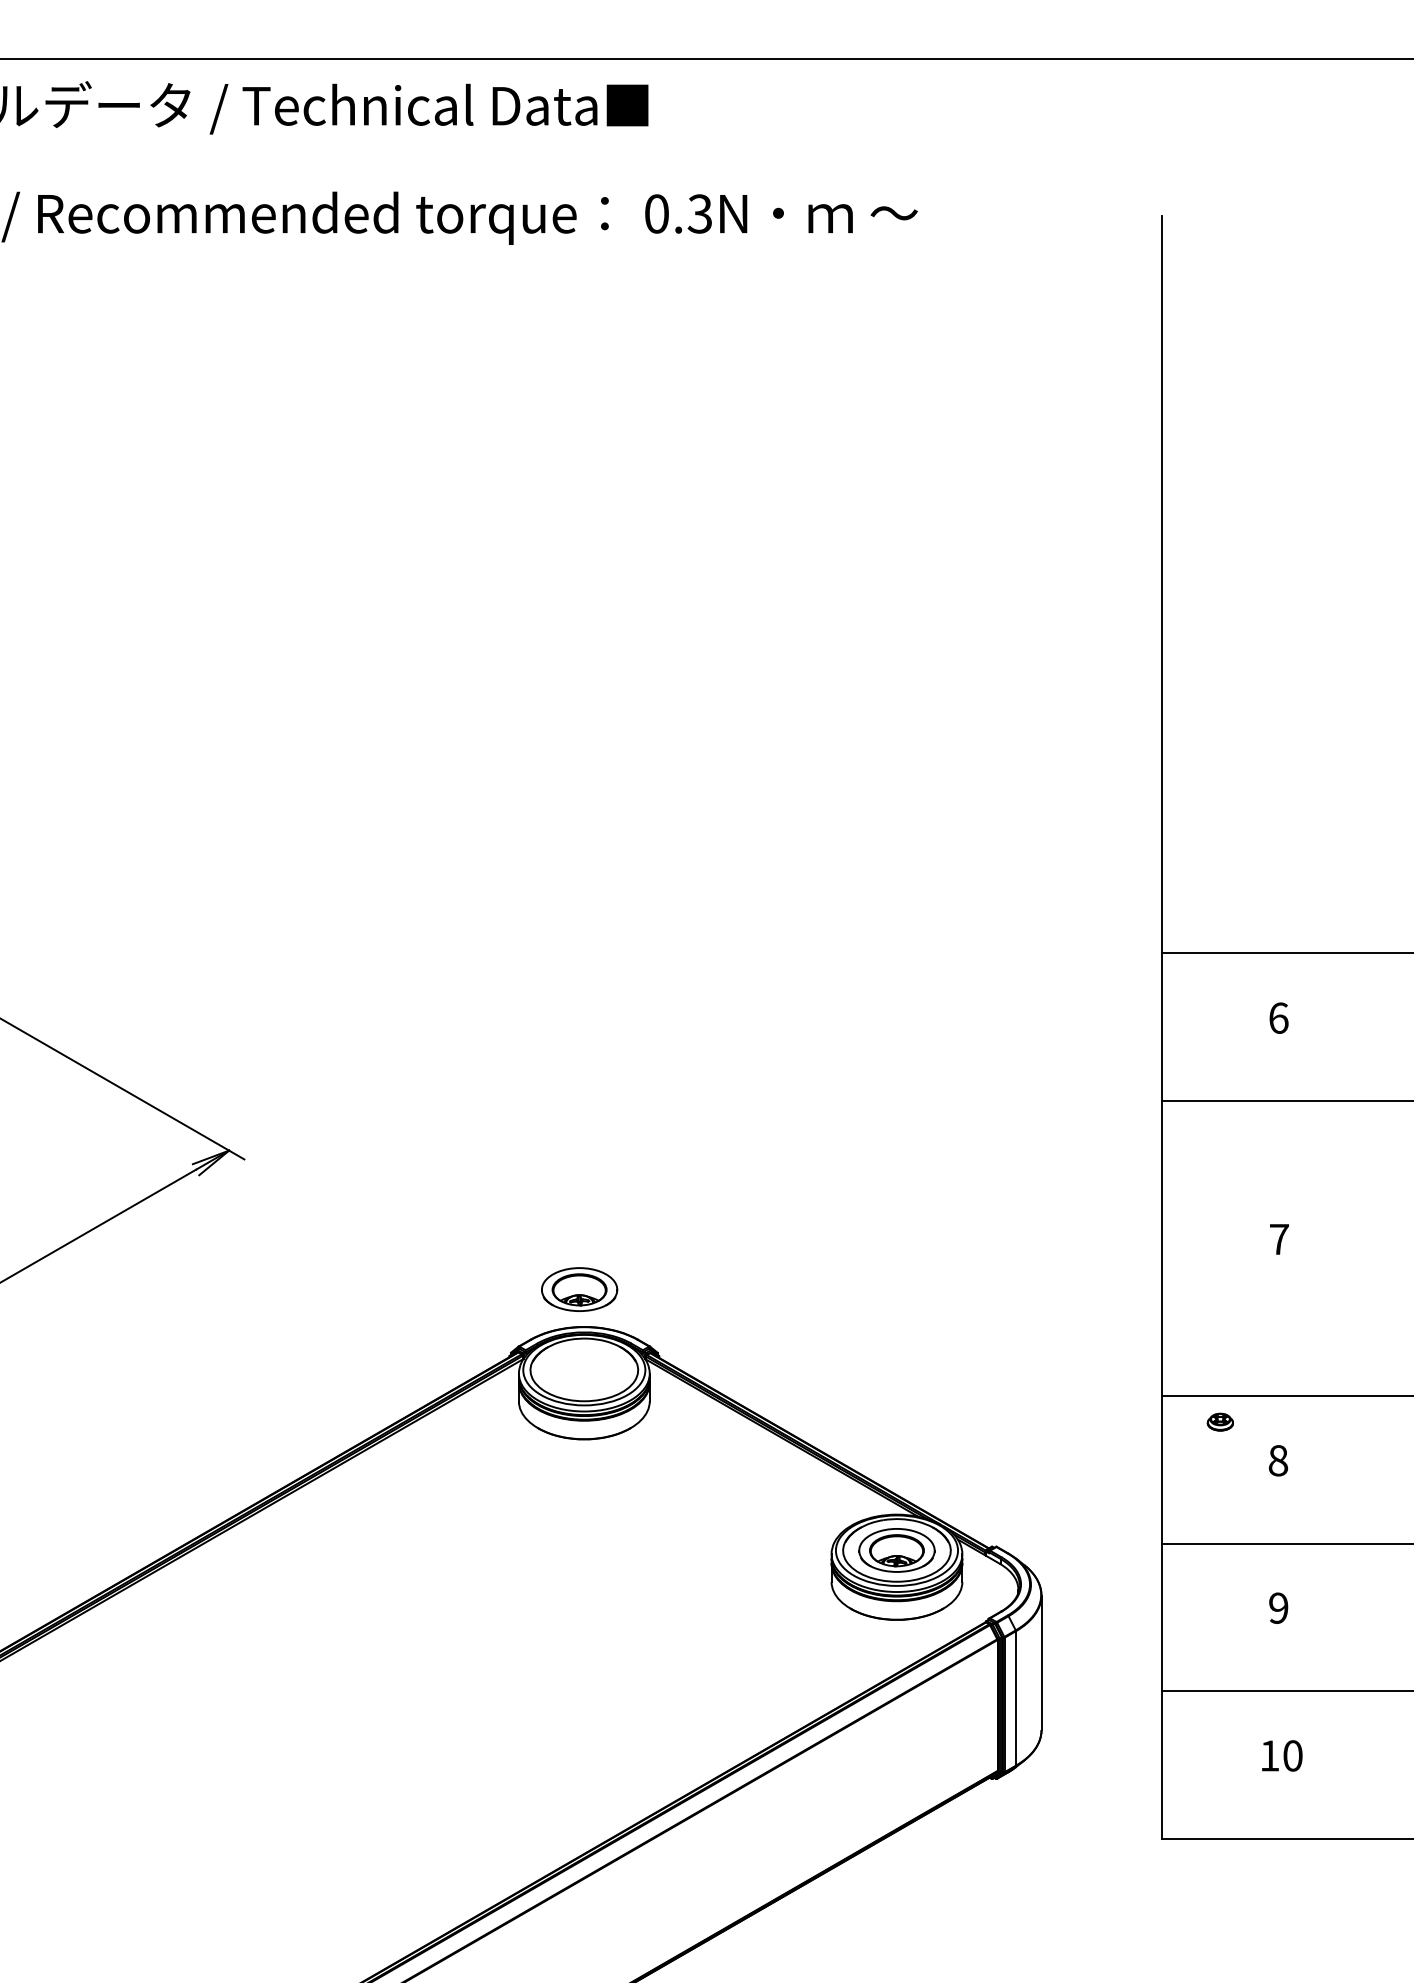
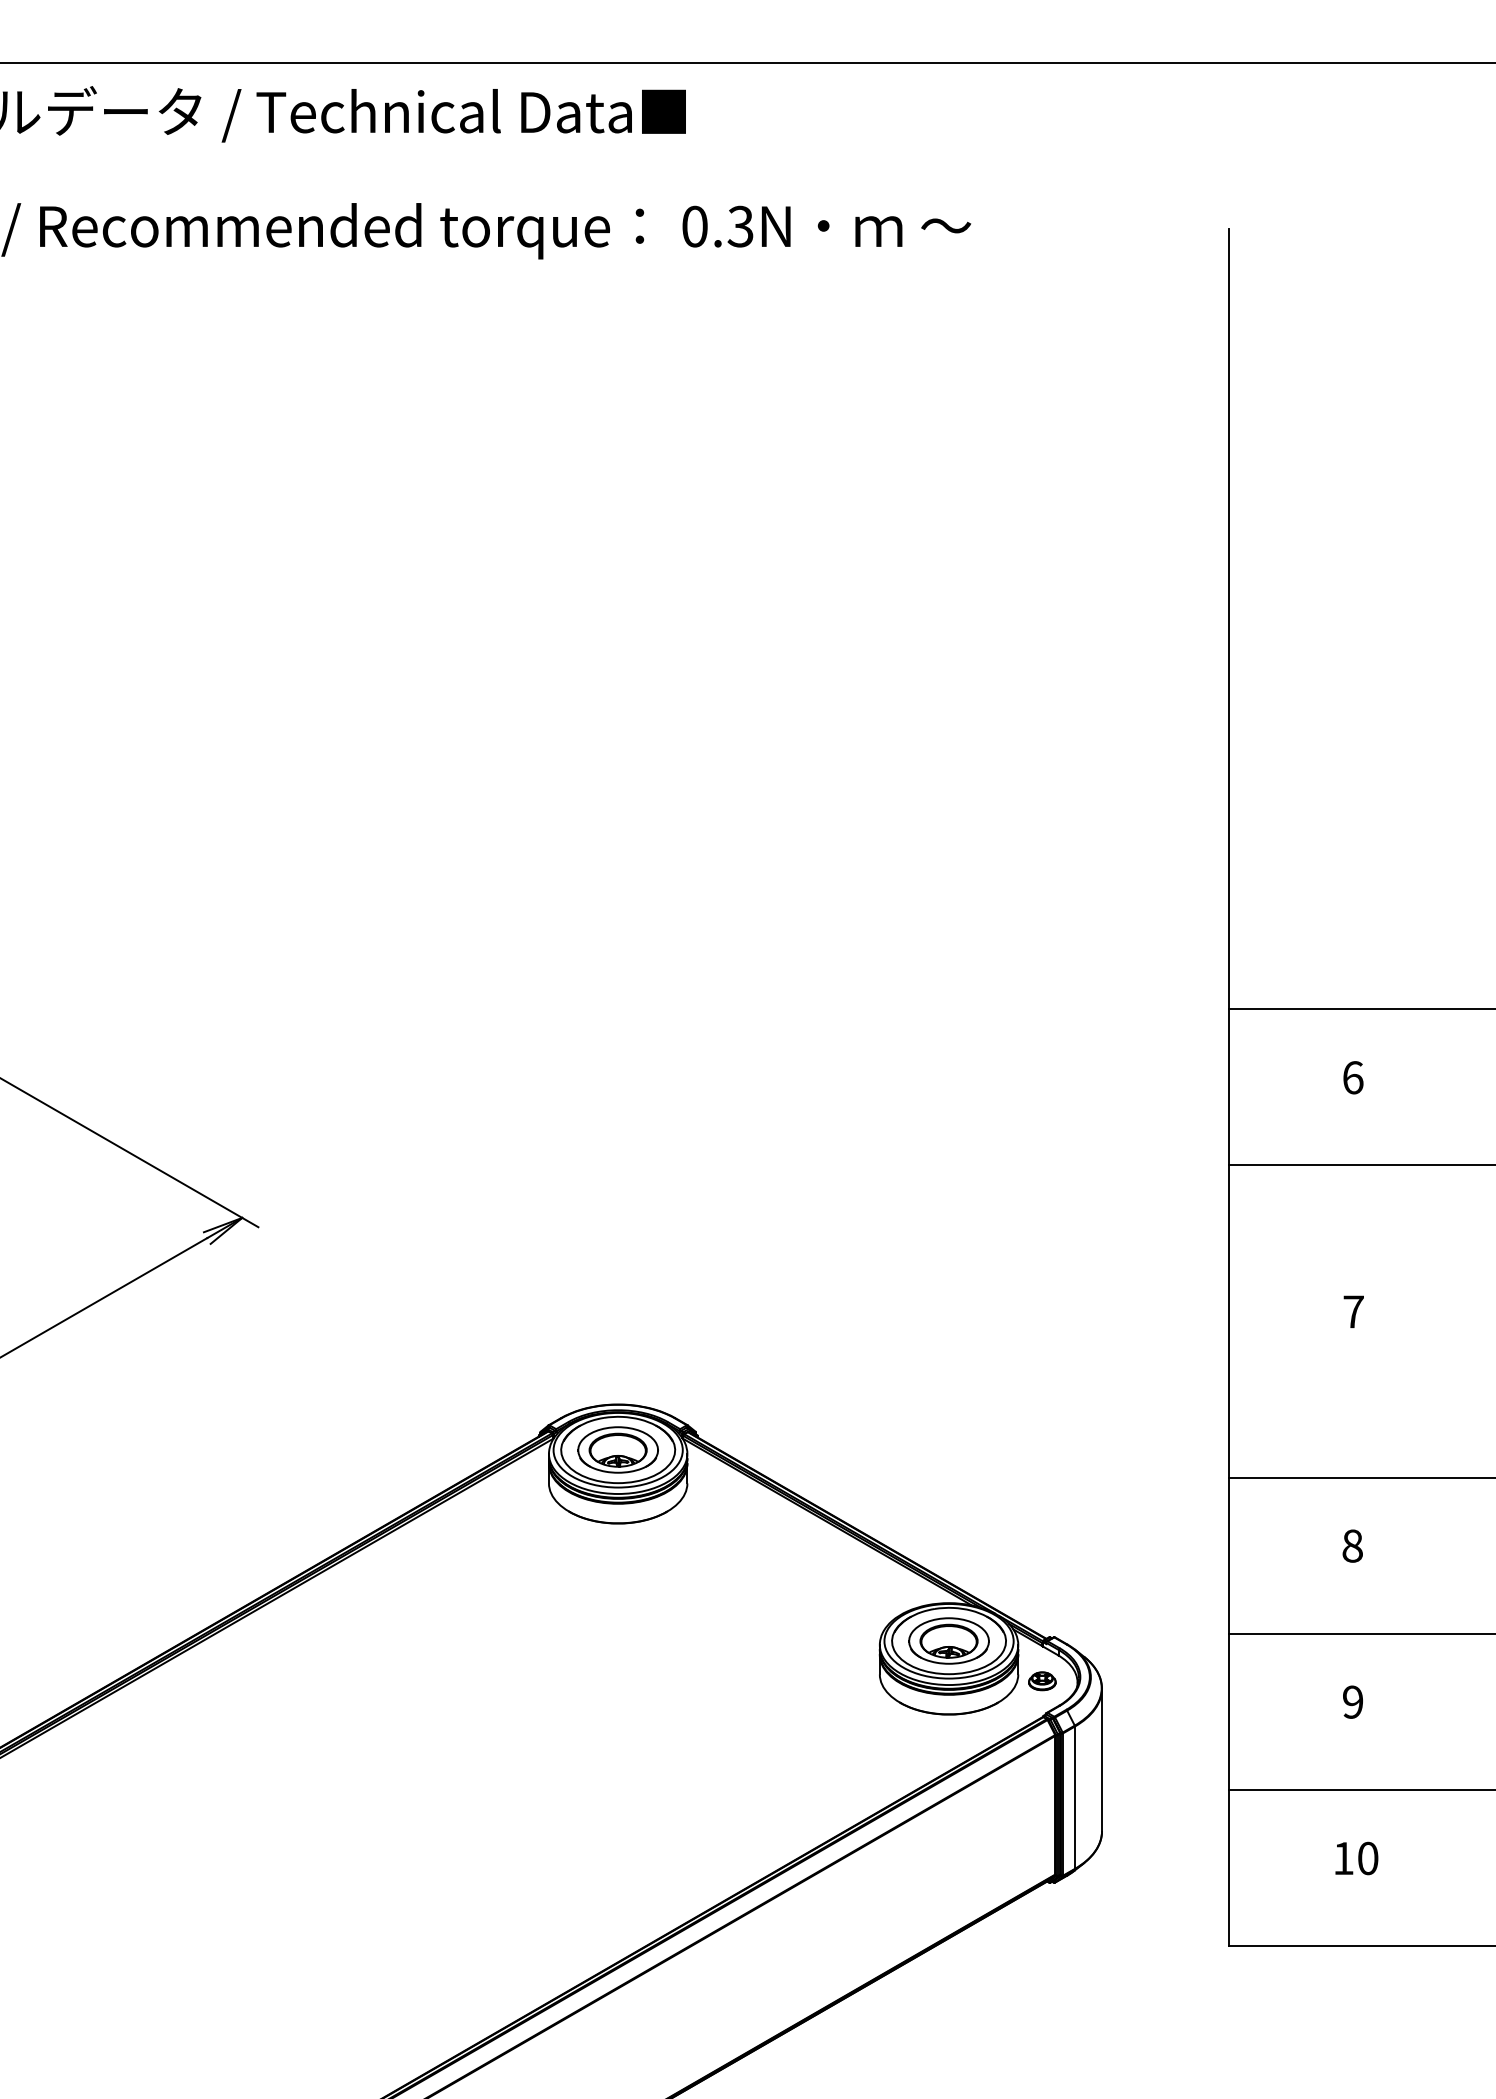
part: (578, 1289) -> (617, 1449), moved
part: (1220, 1422) -> (1042, 1681), moved

